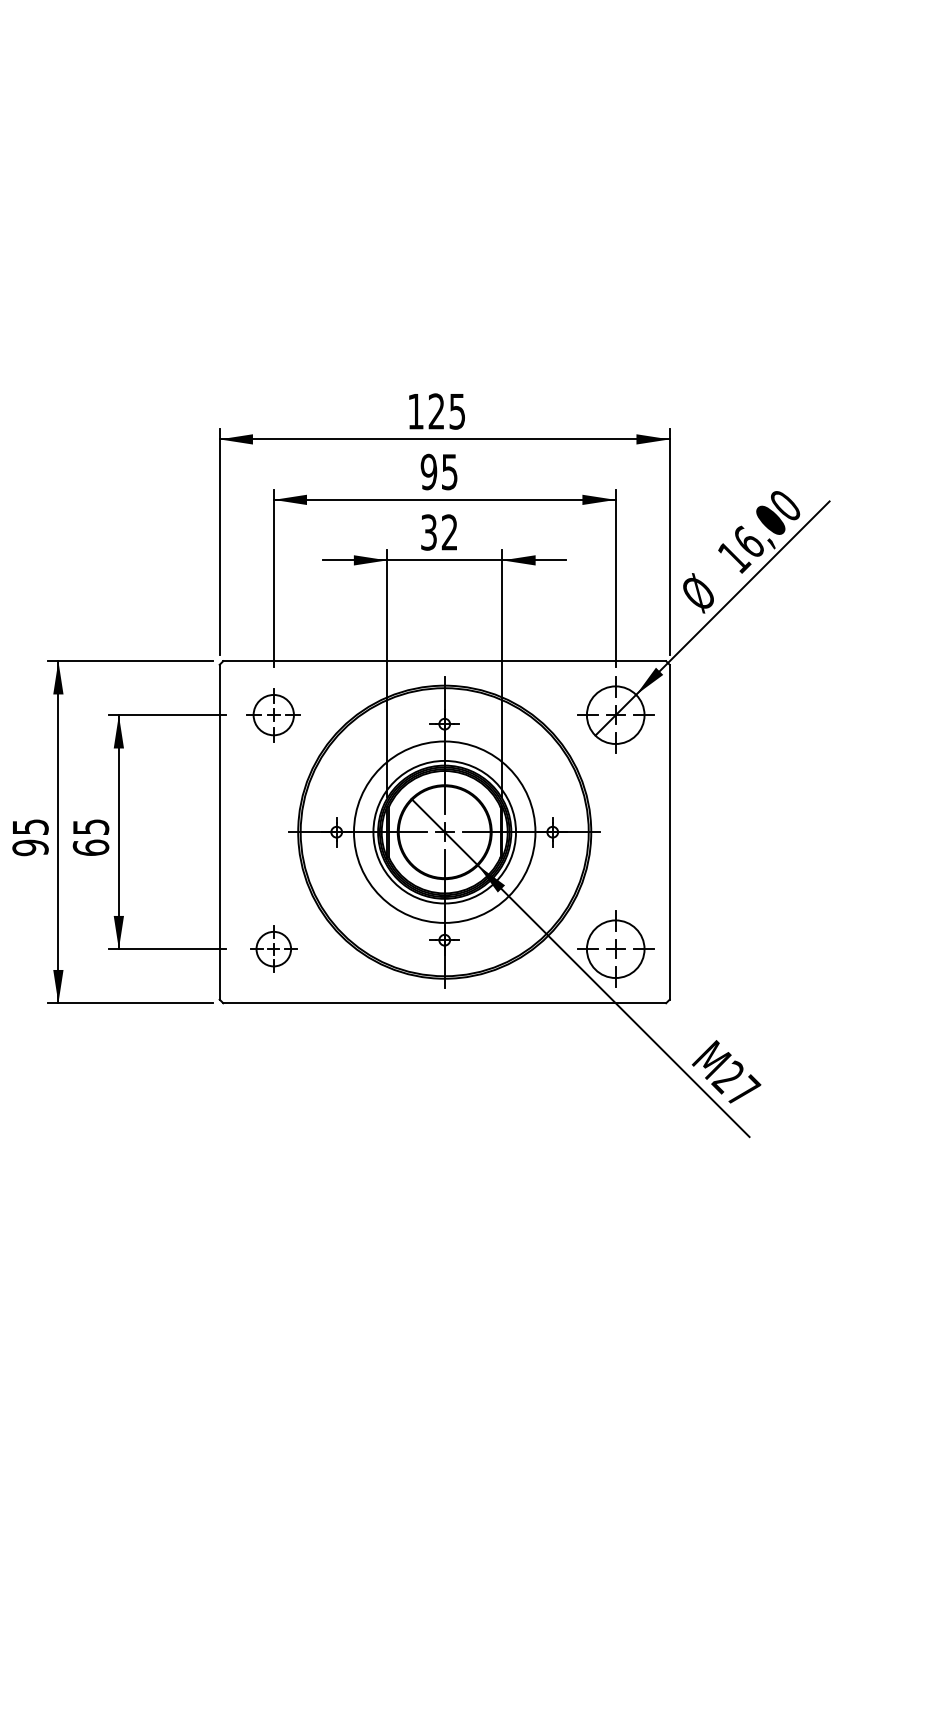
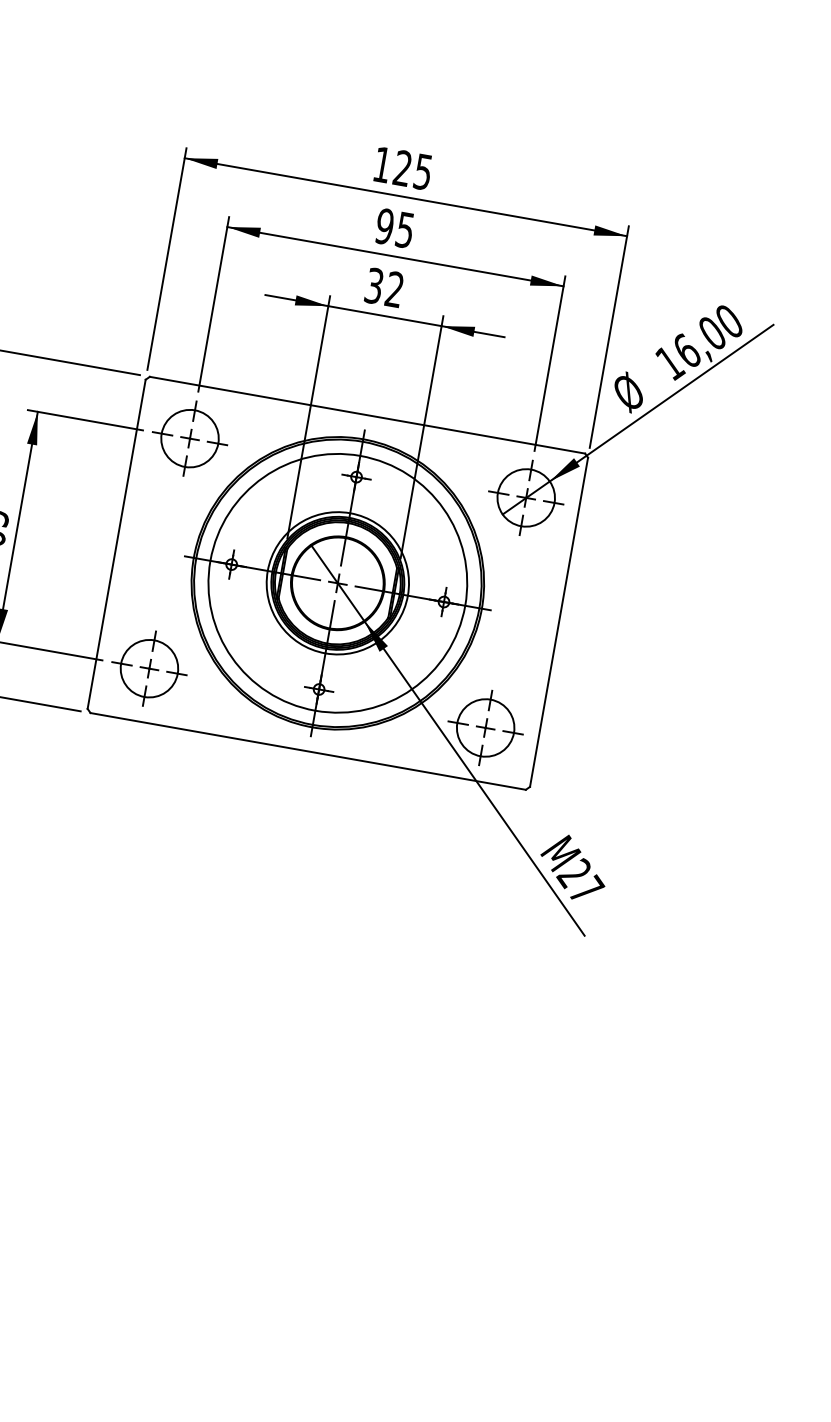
part: (273, 714) -> (189, 437), size x1.43
circle: (444, 831) -> (337, 582), size x1.43
part: (273, 948) -> (149, 667), size x1.67

